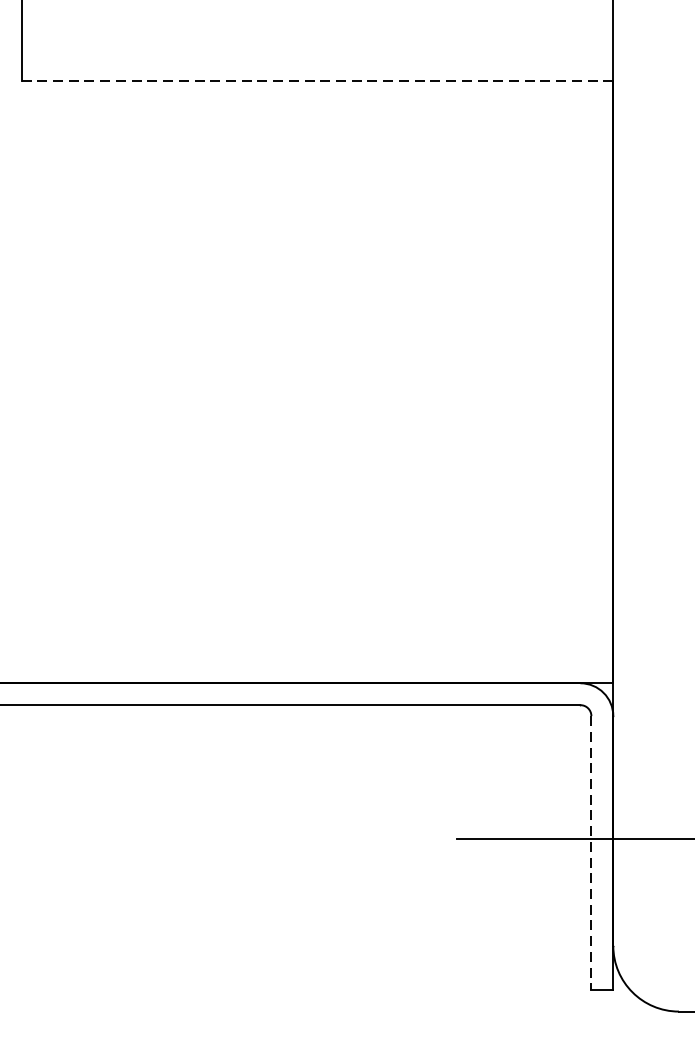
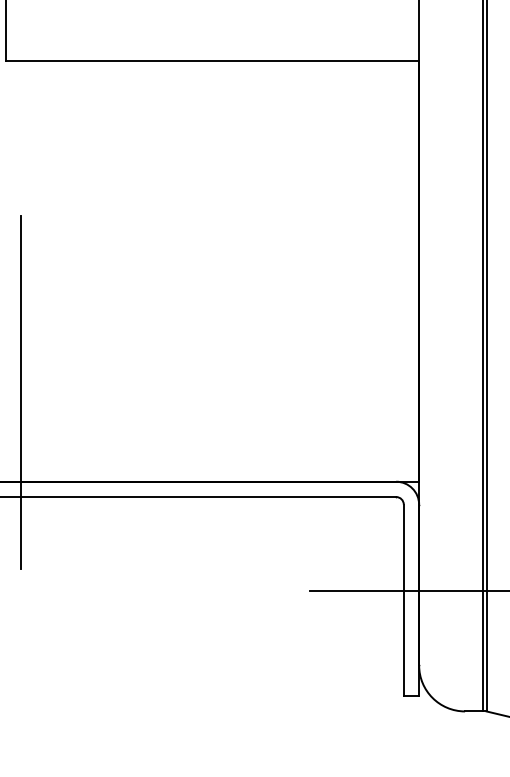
line: (317, 81) -> (212, 60), dashed -> solid
line: (43, 555) -> (20, 392), added
line: (590, 853) -> (403, 600), dashed -> solid

